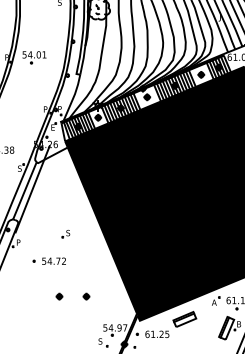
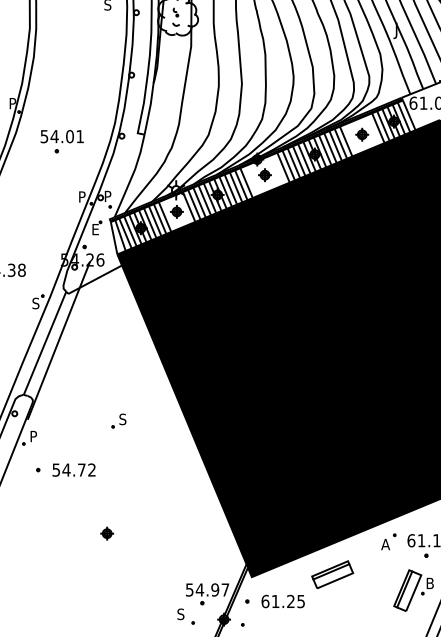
part: (34, 57) -> (62, 141), moved
part: (48, 260) -> (64, 468), moved
part: (86, 296) -> (155, 533), removed

